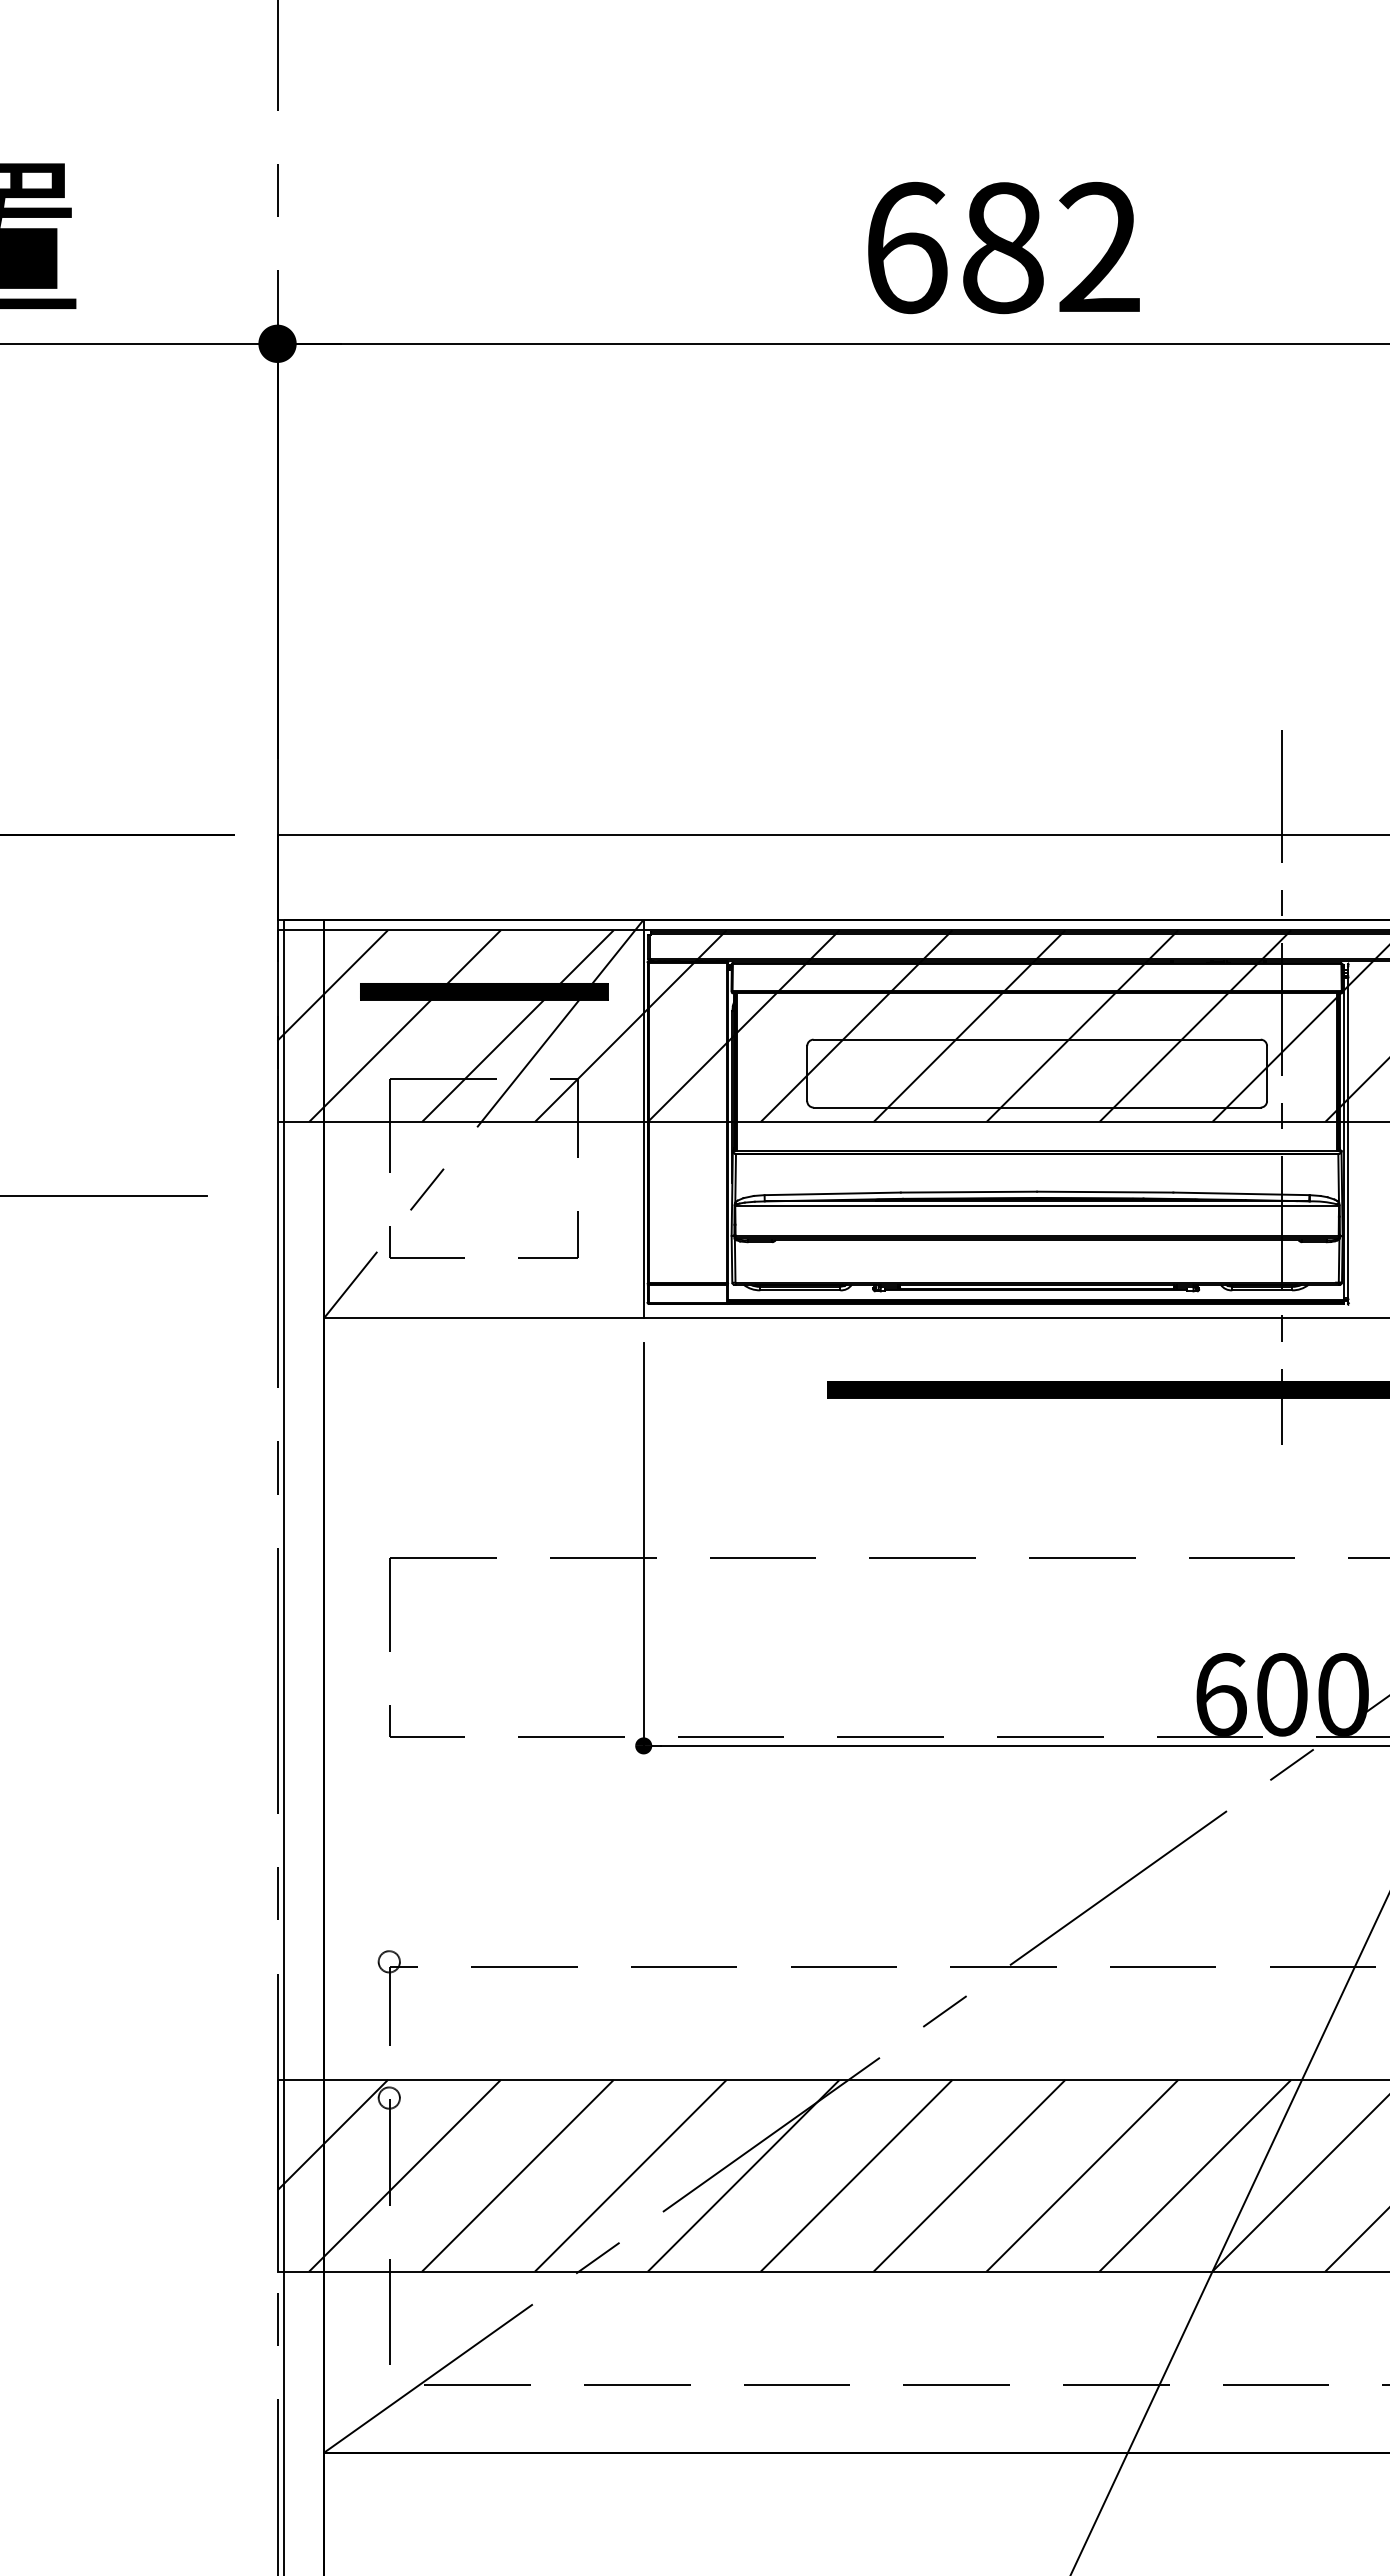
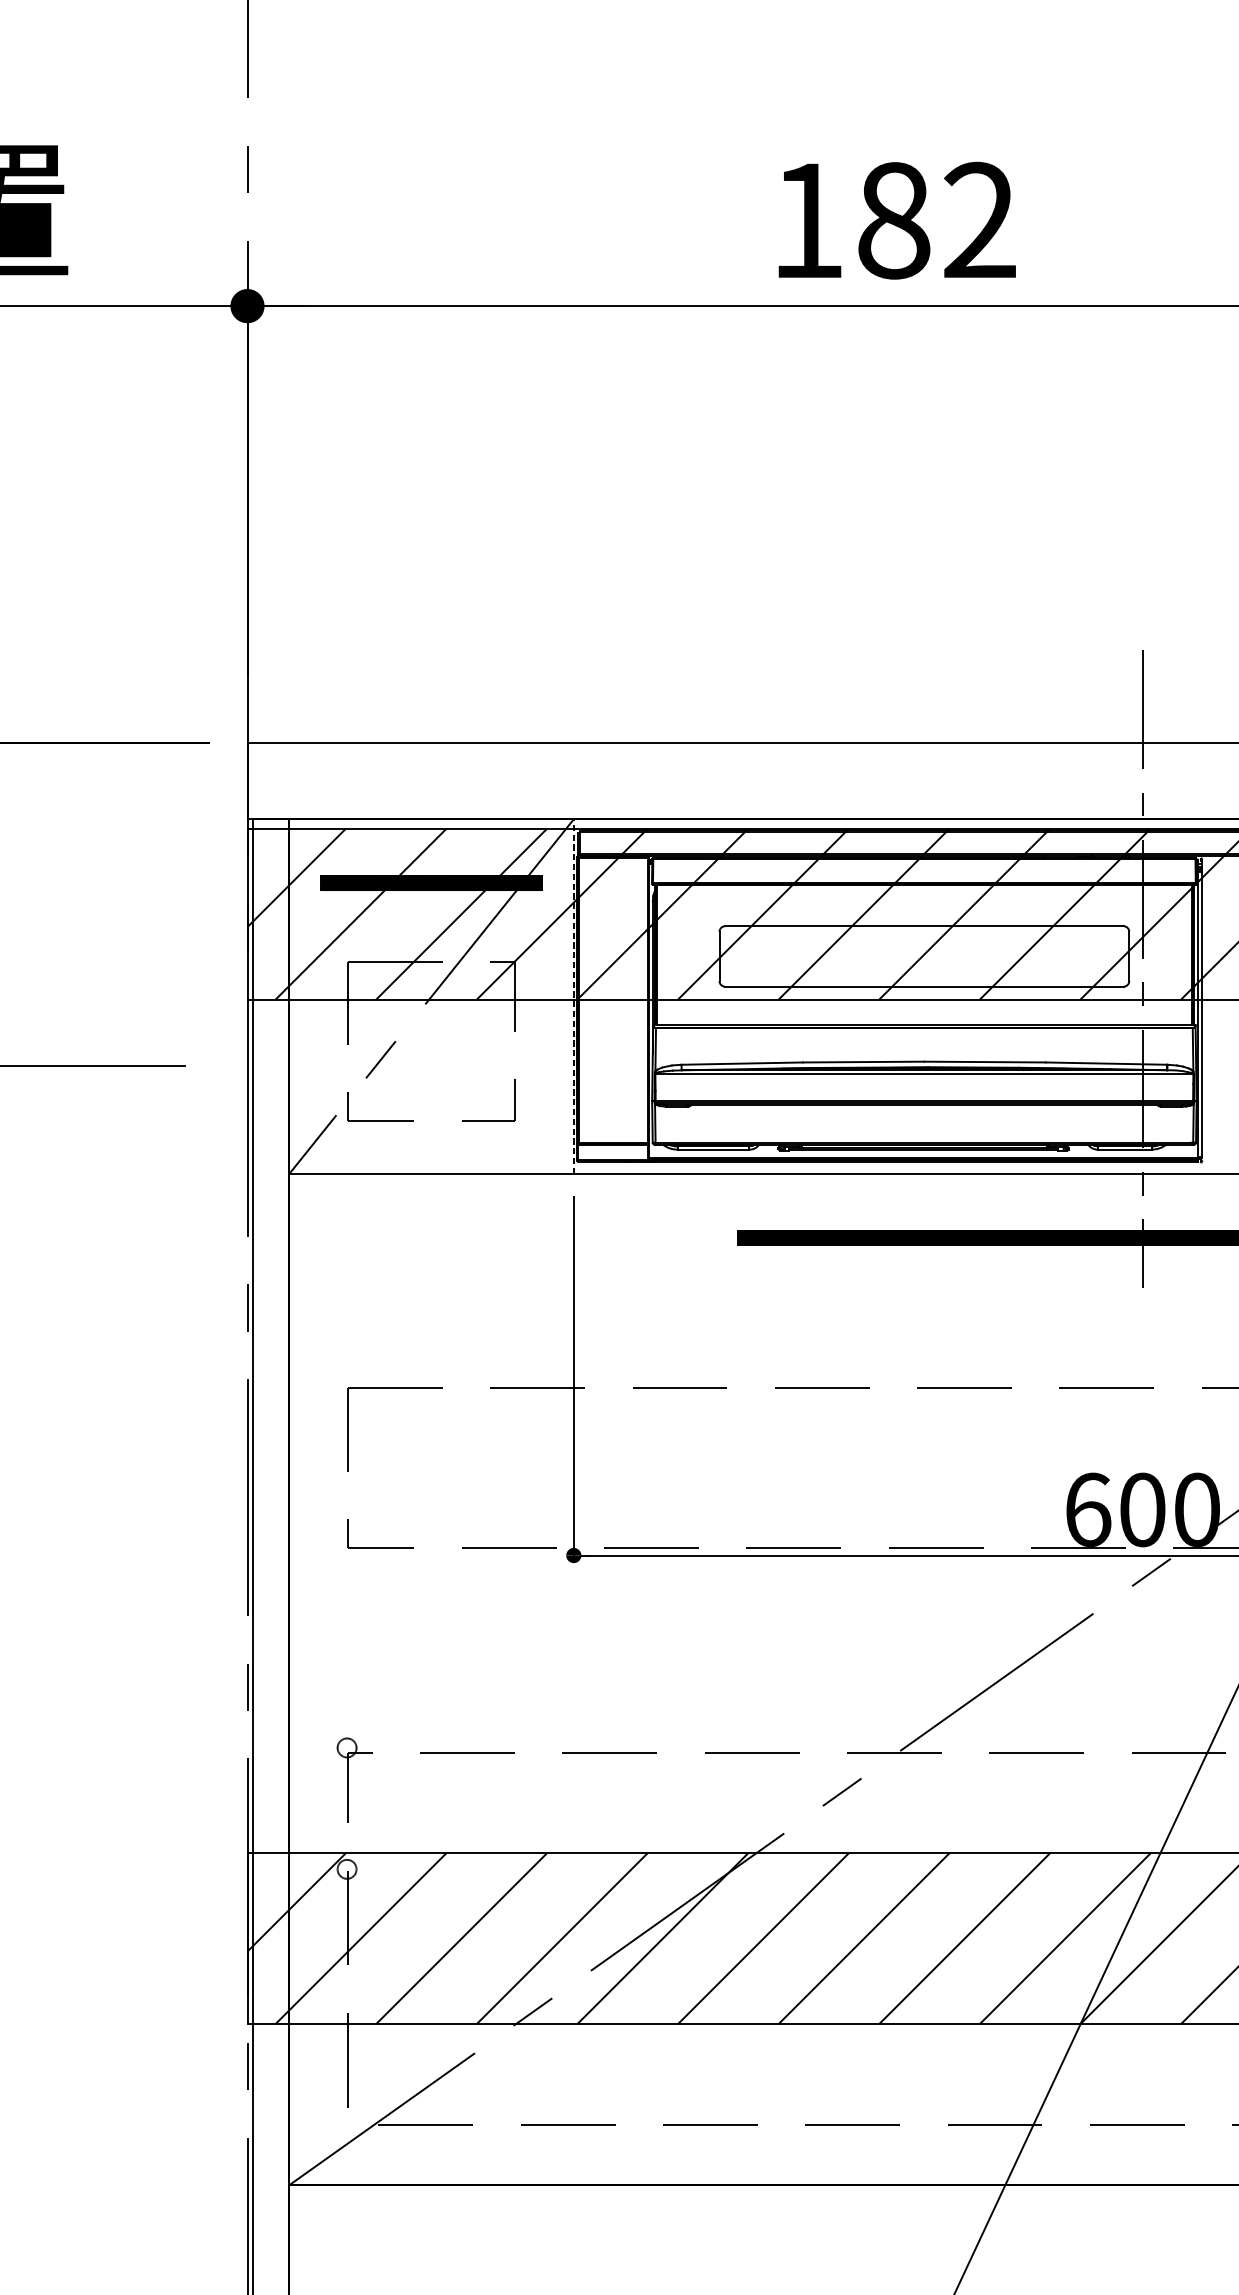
text: (907, 247) -> (808, 220), 682 -> 182
line: (643, 1118) -> (573, 996), solid -> dashed

